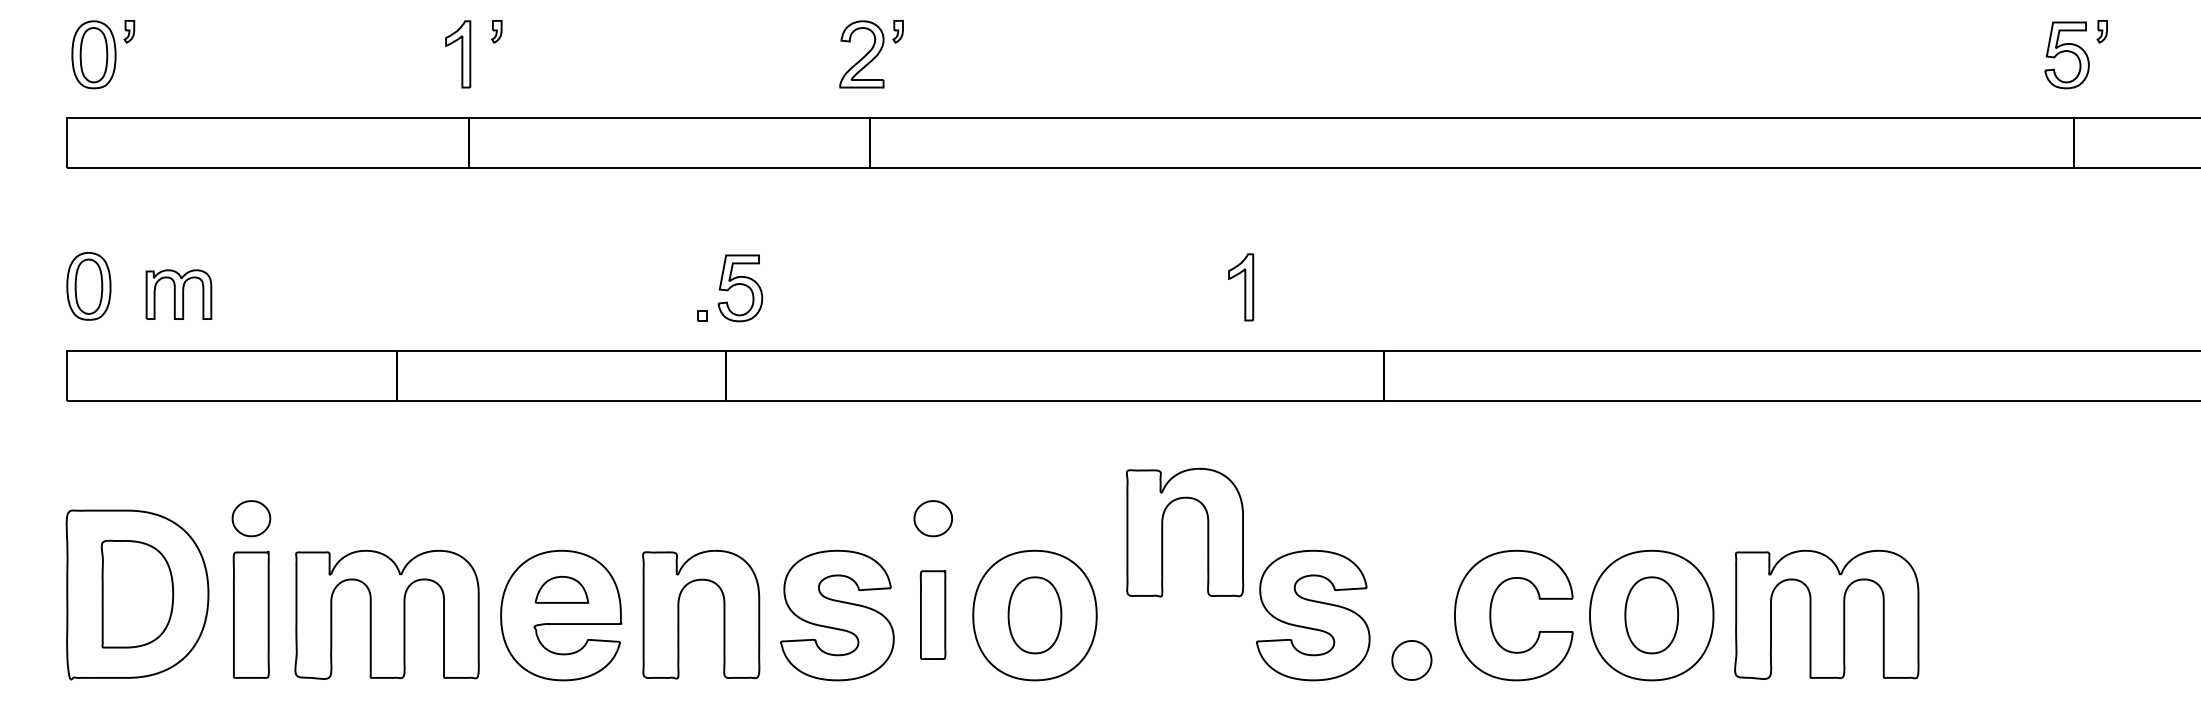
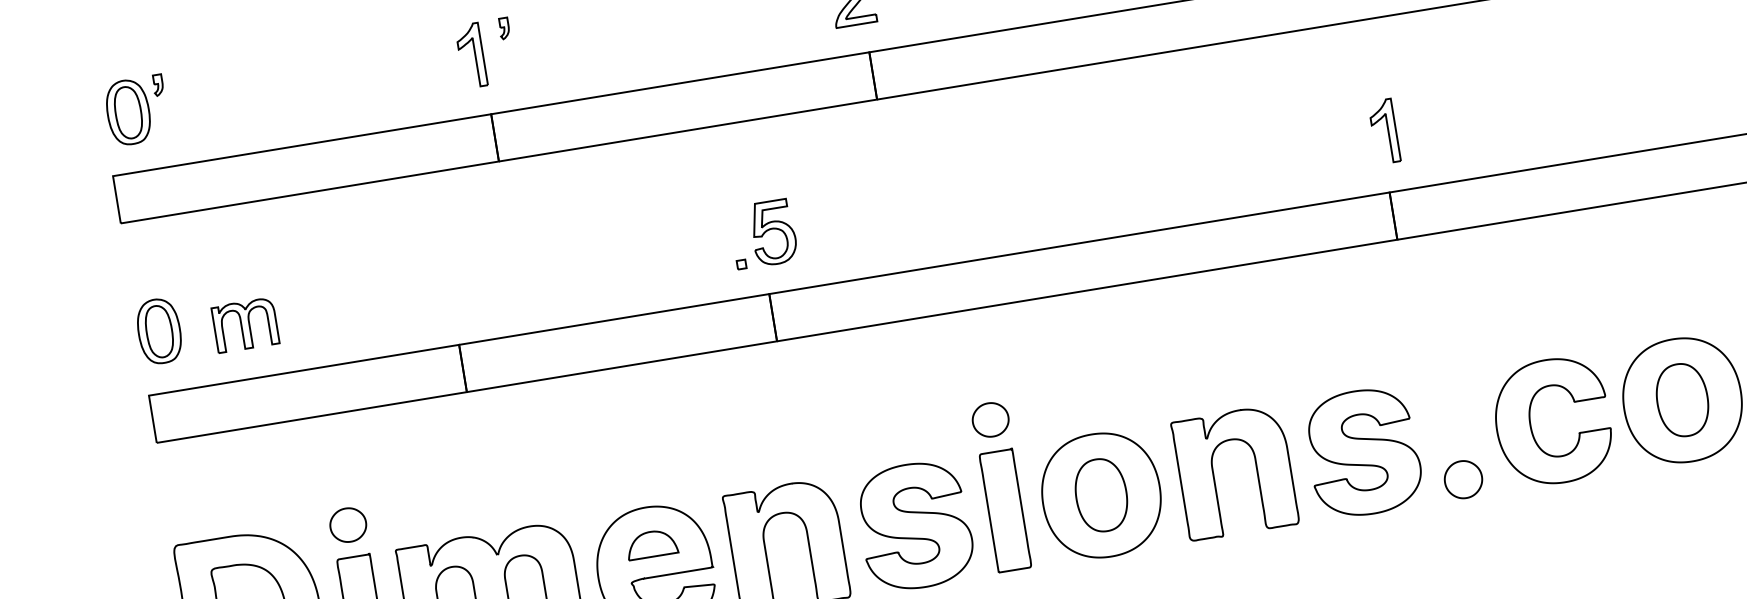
part: (1241, 287) -> (1384, 131), moved
part: (1163, 532) -> (1214, 475), moved
part: (932, 614) -> (1004, 510), size x1.43

